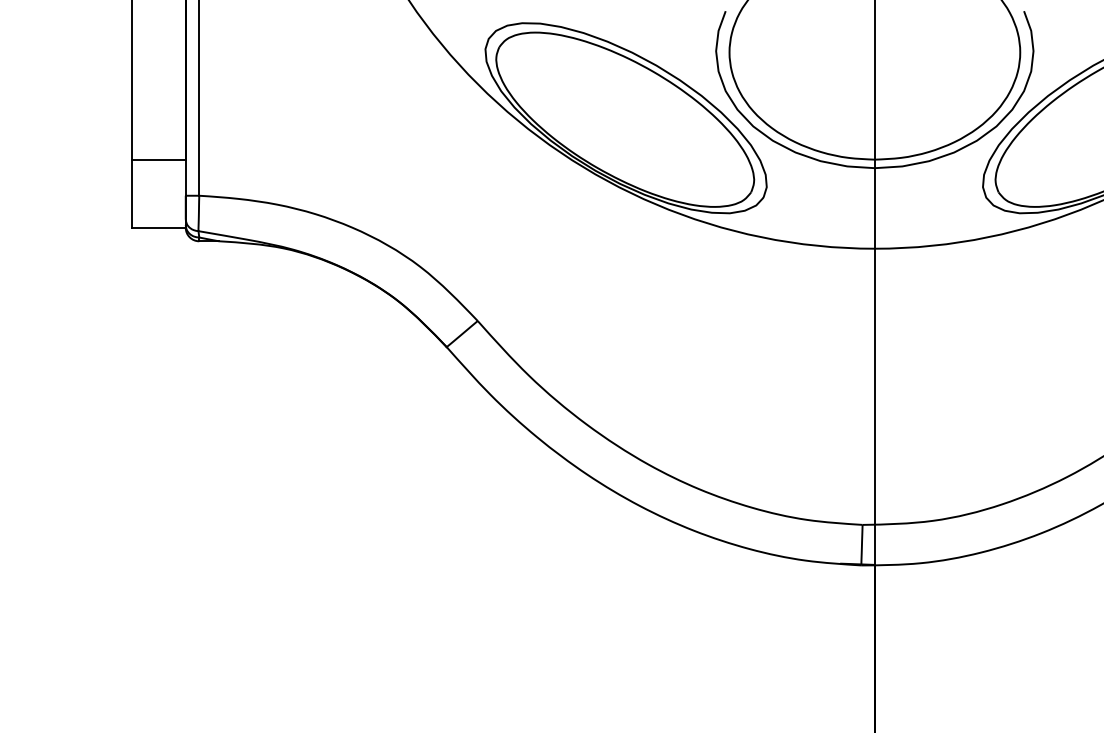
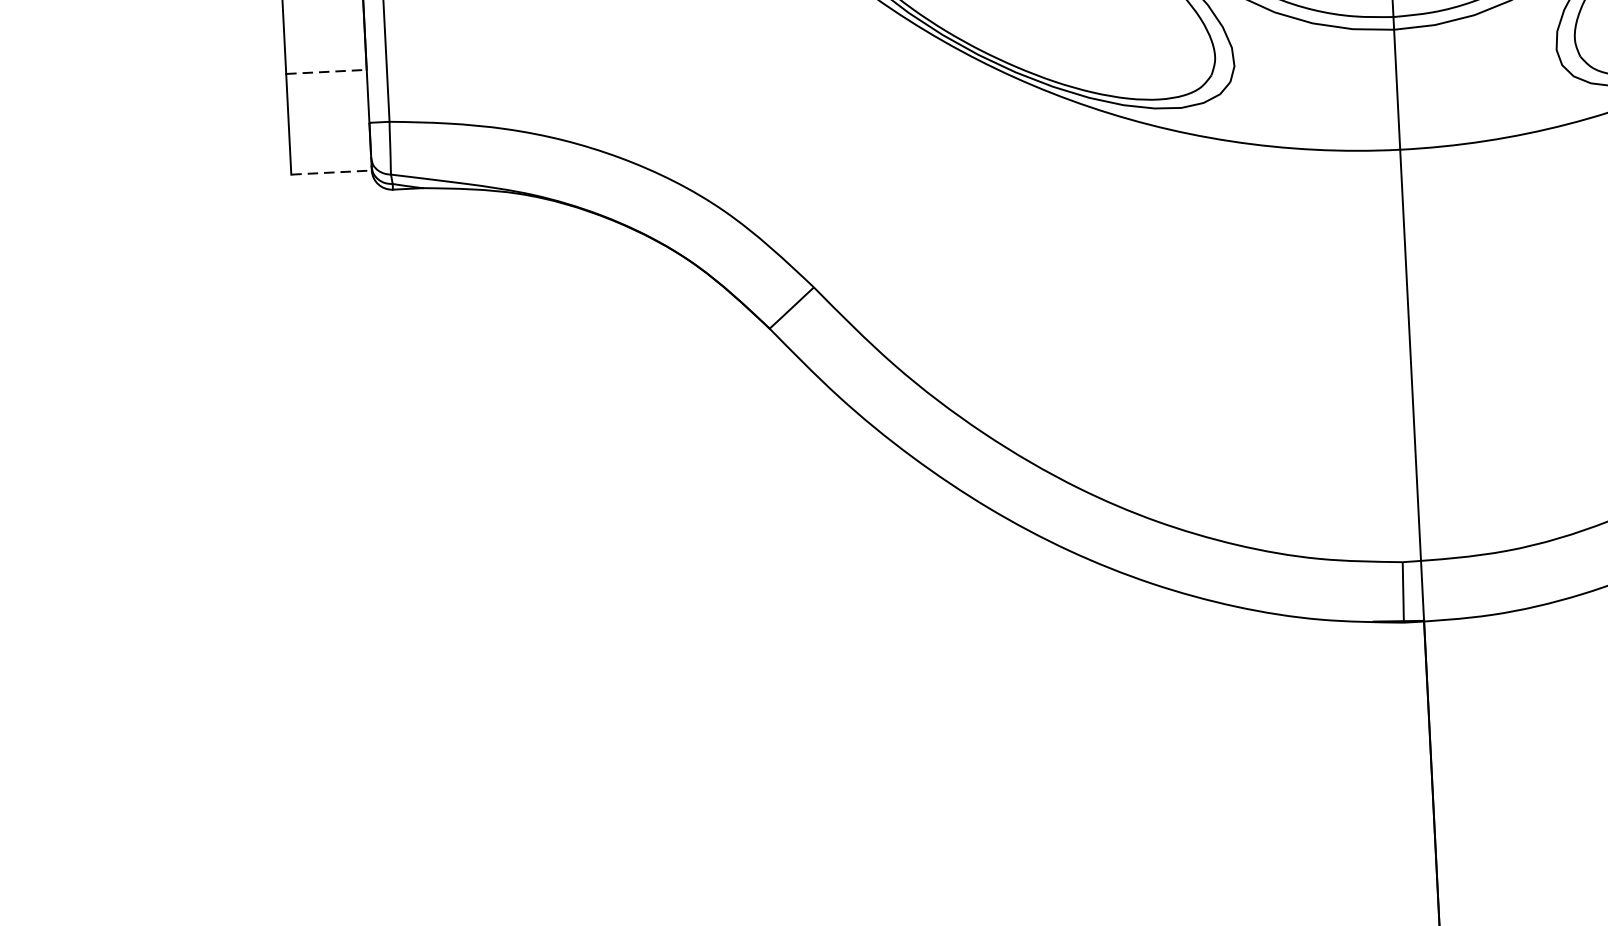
line: (159, 160) -> (327, 72), solid -> dashed
line: (159, 227) -> (332, 172), solid -> dashed

